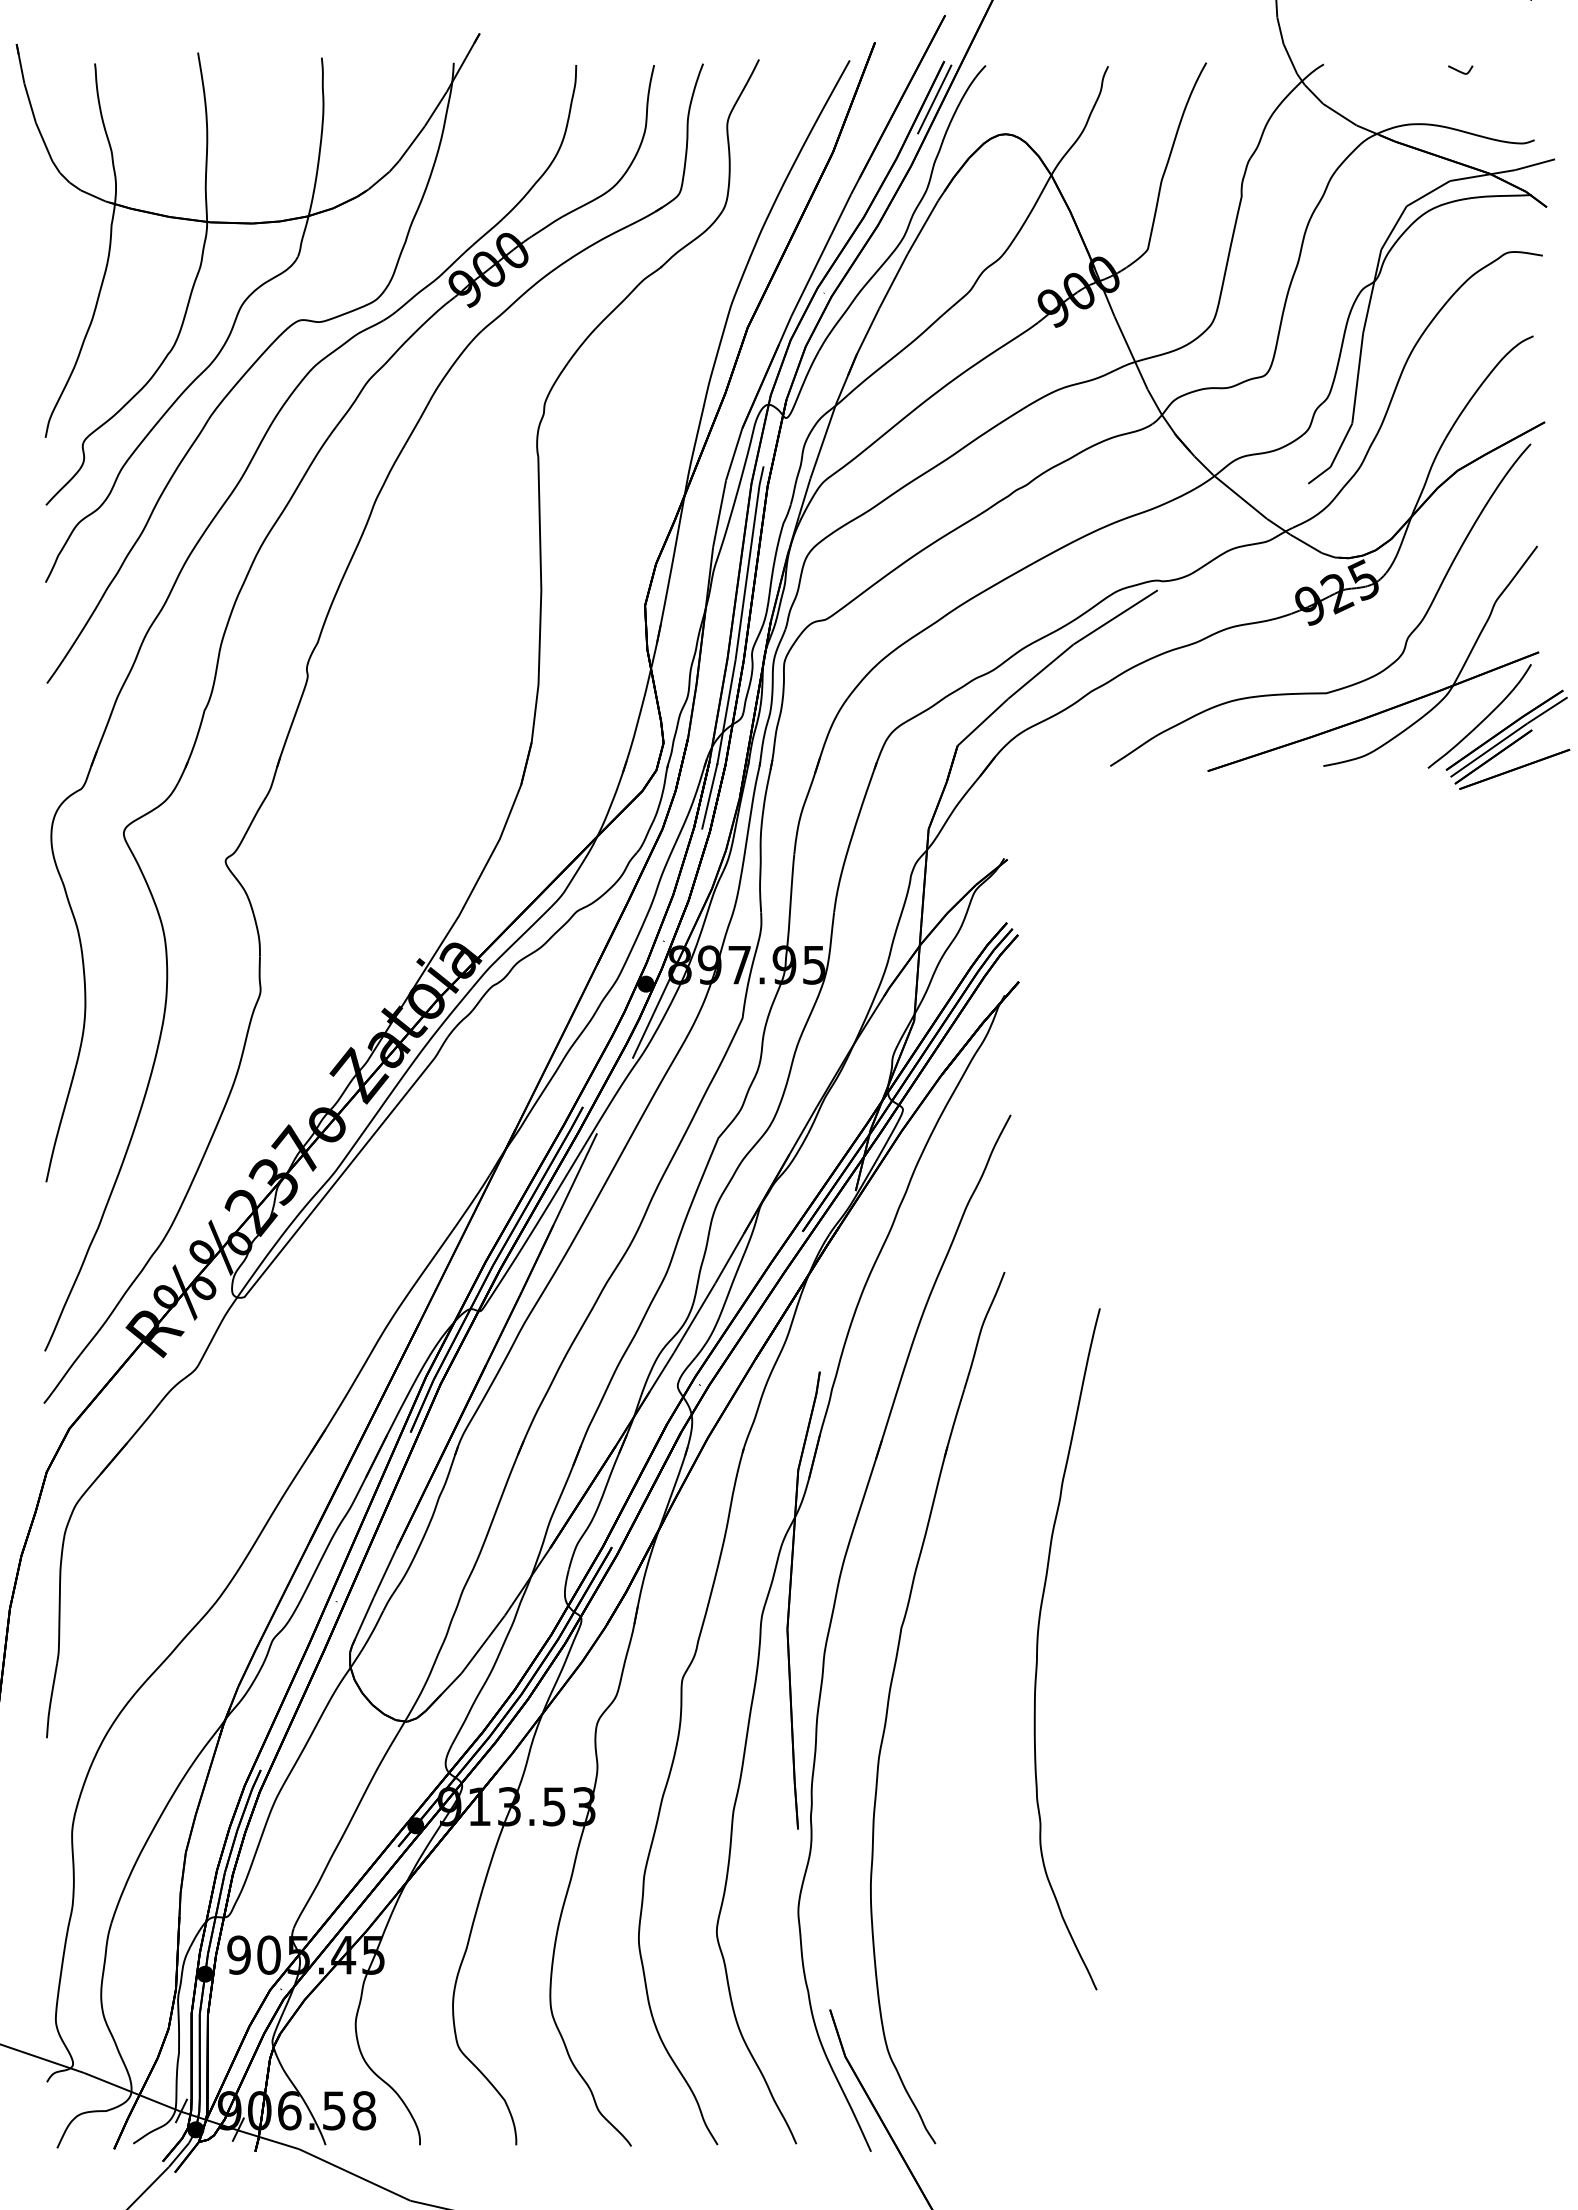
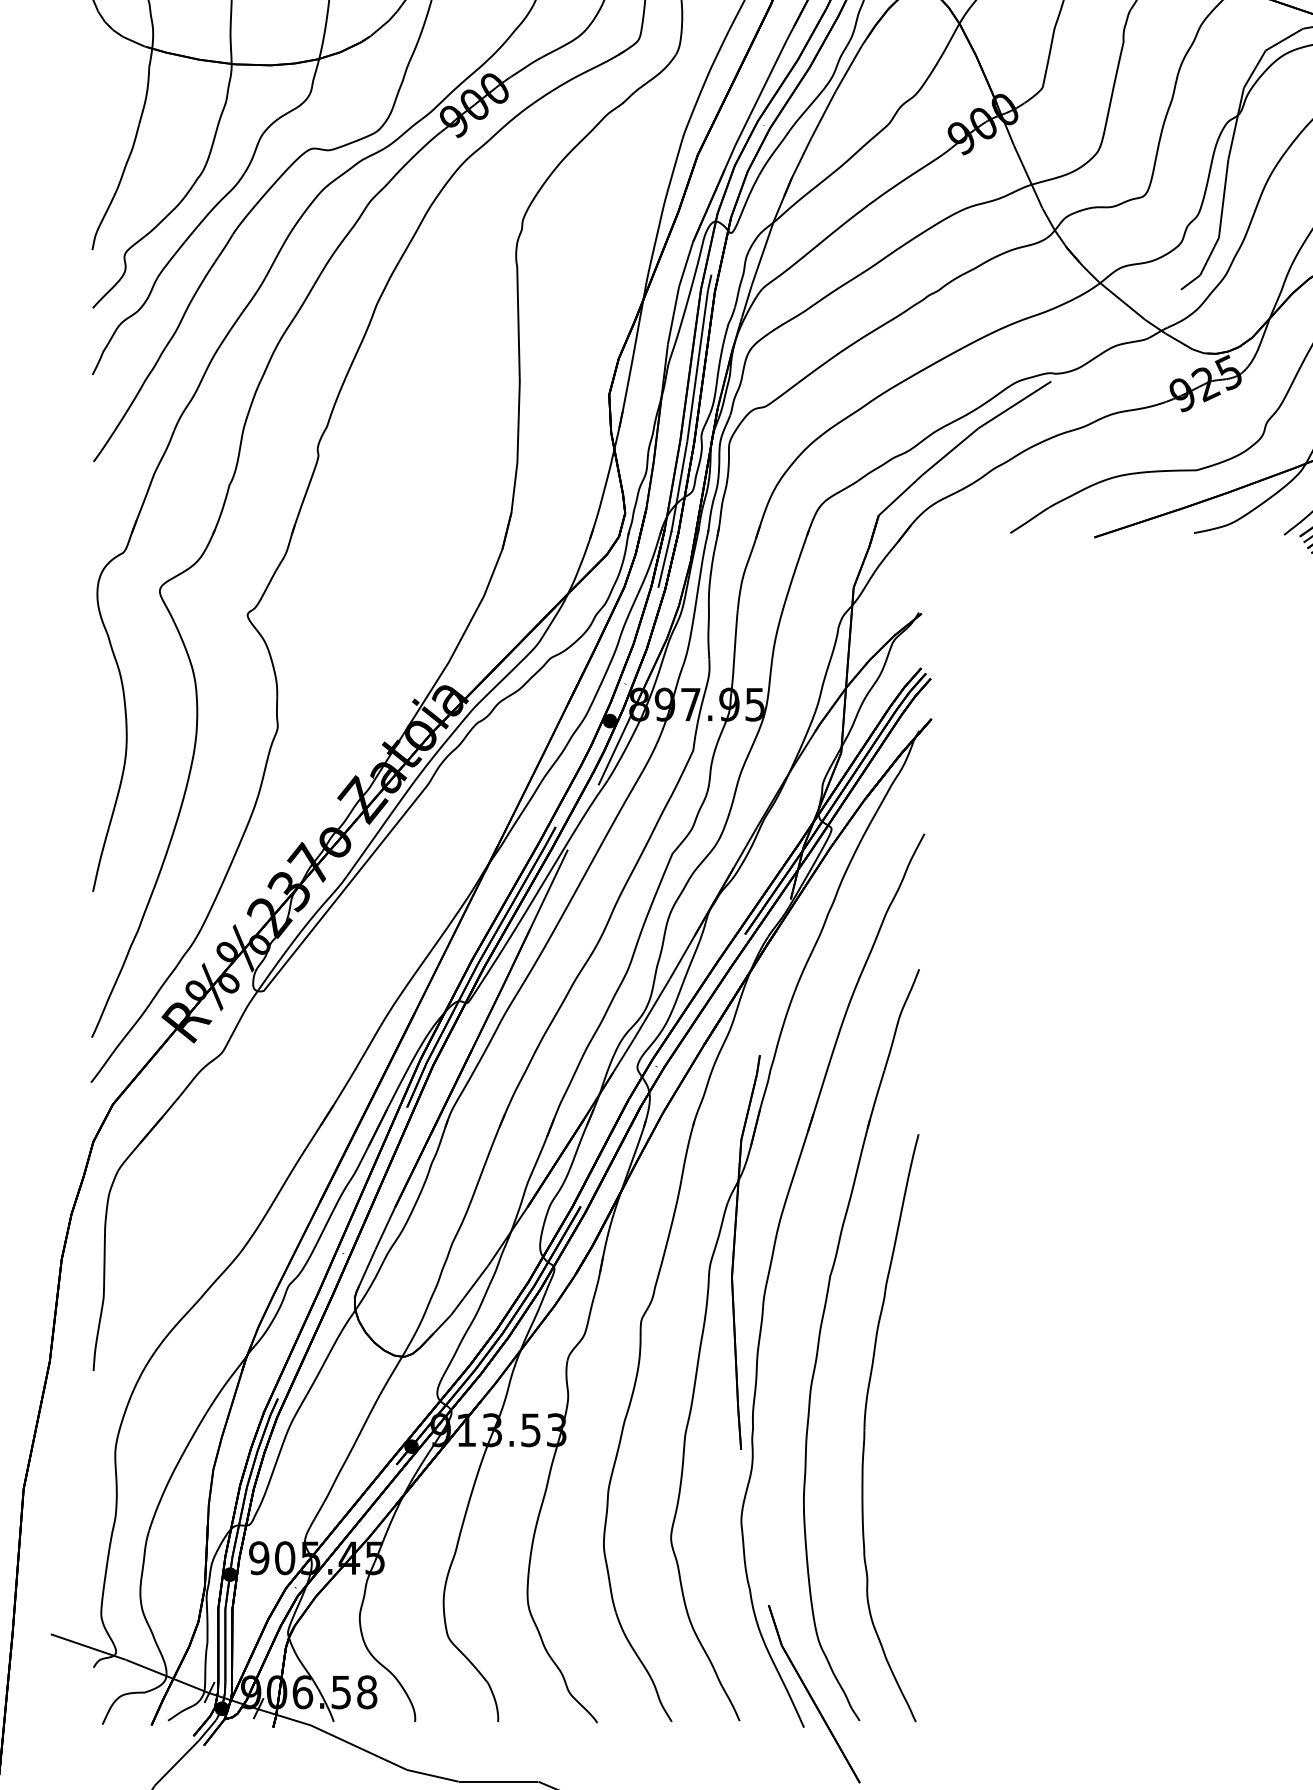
part: (1038, 1648) -> (865, 1427), moved

